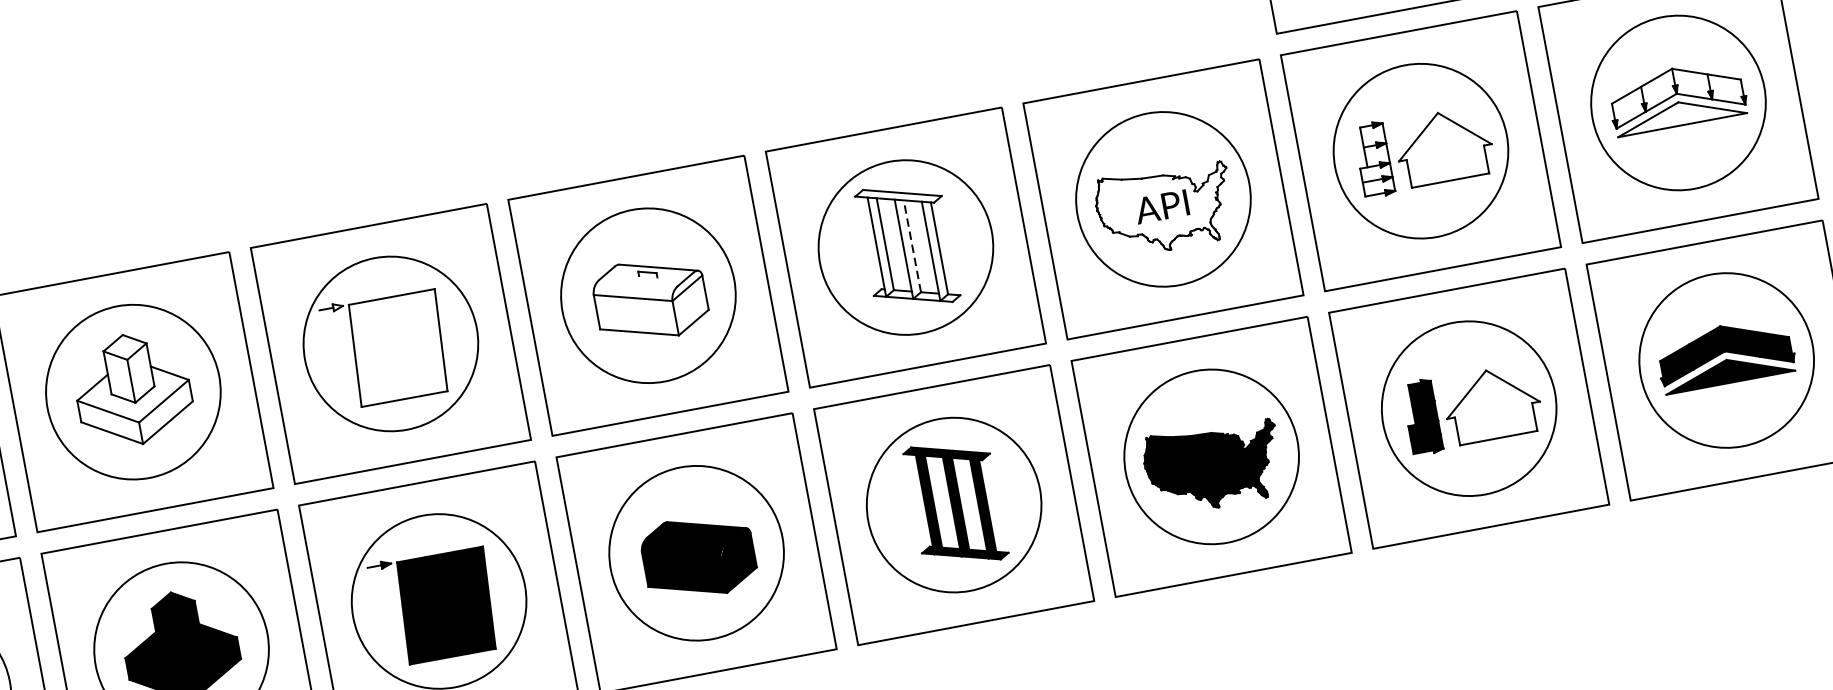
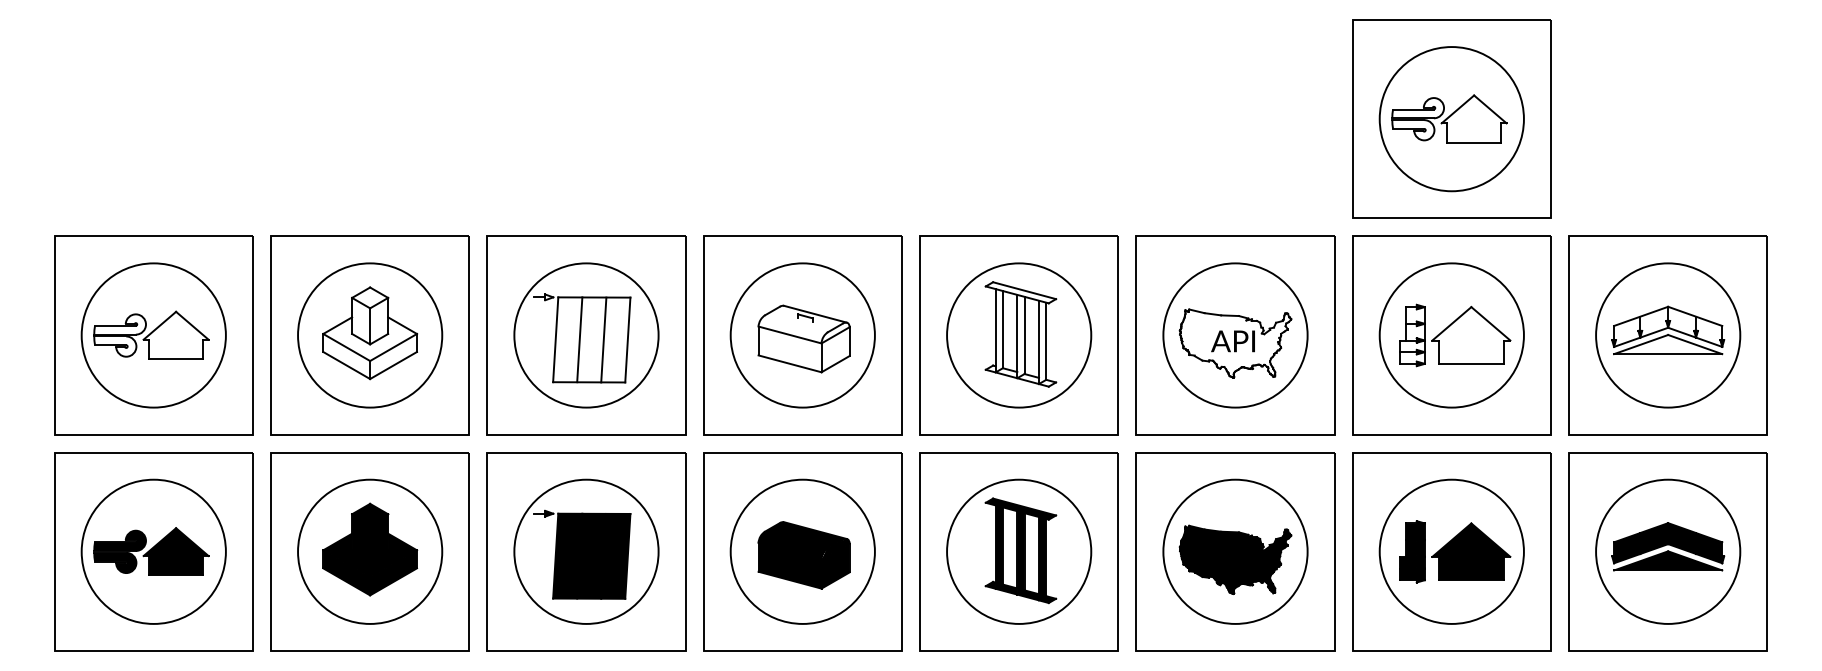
line: (912, 246) -> (1024, 335), dashed -> solid
line: (412, 344) -> (603, 339), added
line: (383, 350) -> (579, 339), added
fill: (1492, 403) -> (1471, 551), added

